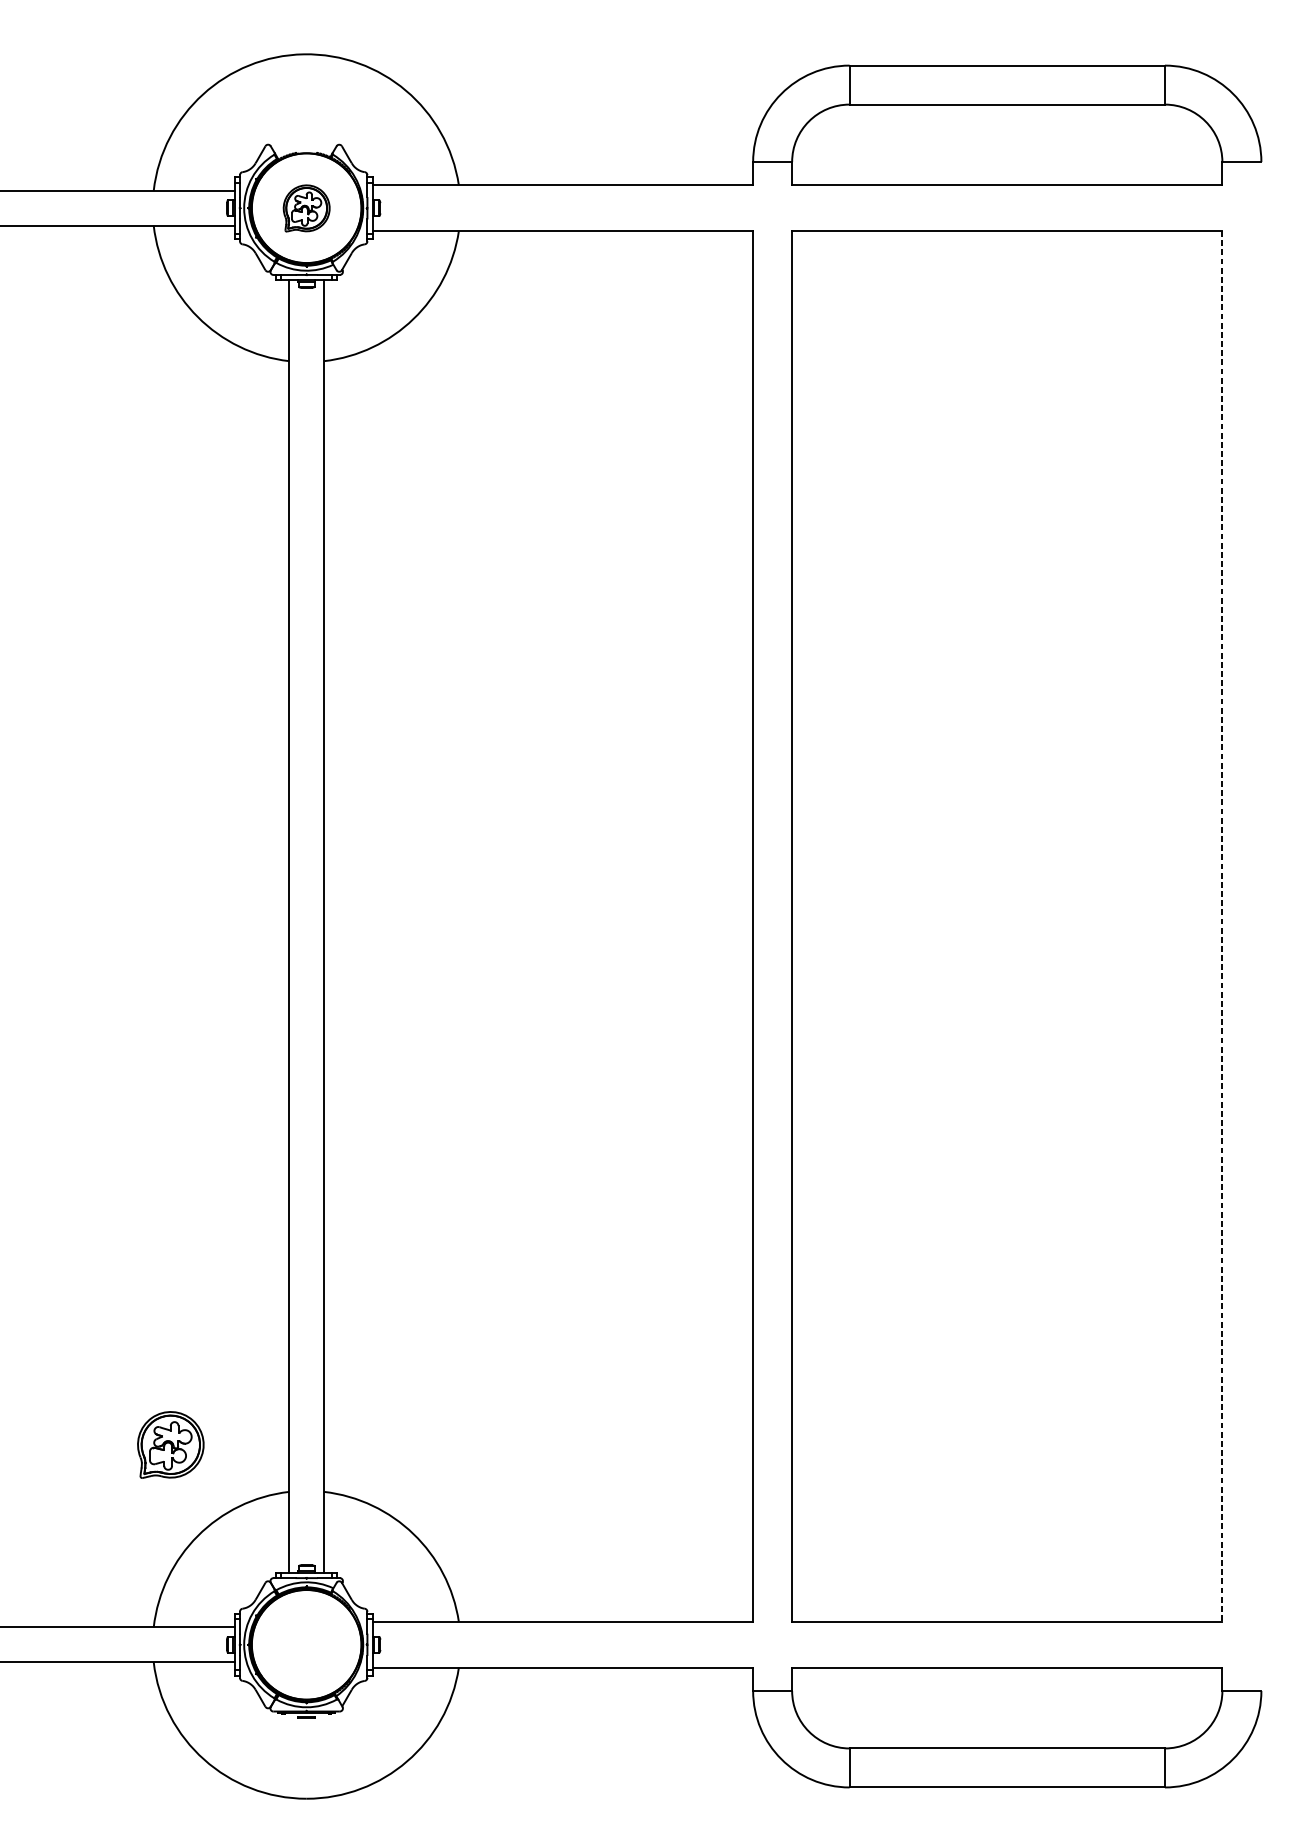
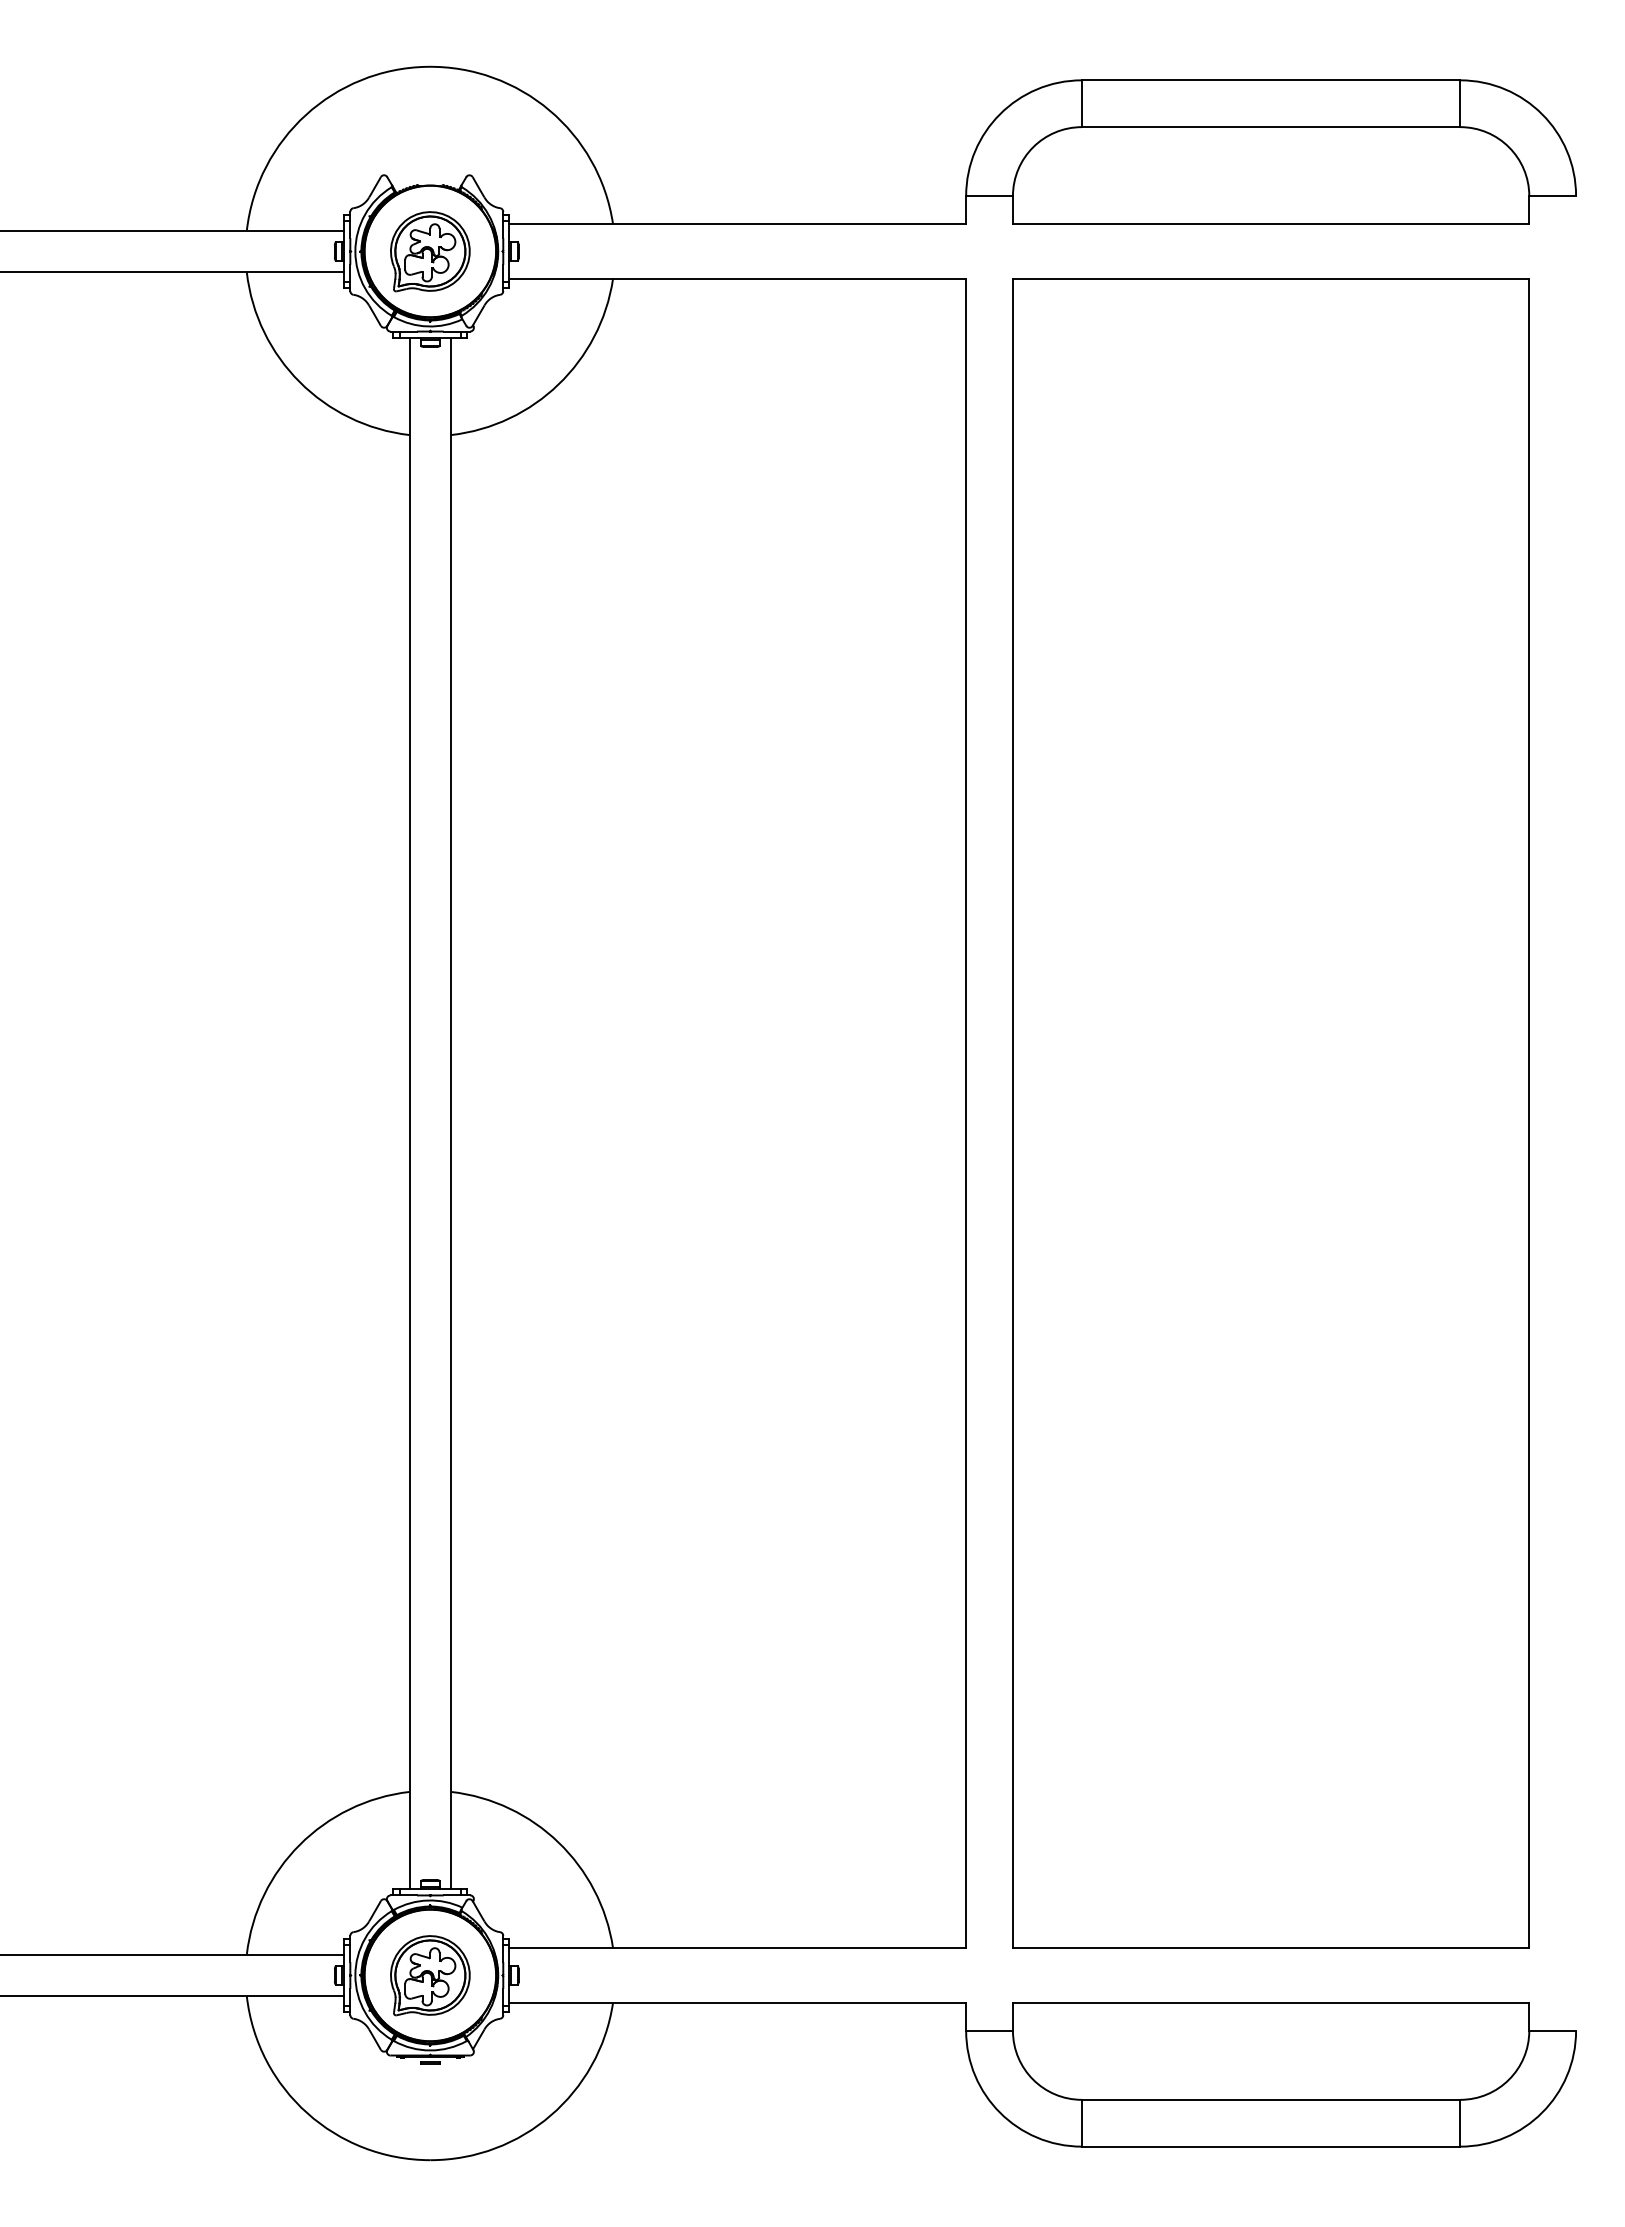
part: (306, 208) -> (430, 251), size x1.43
line: (1222, 926) -> (1529, 1113), dashed -> solid
part: (170, 1444) -> (430, 1975), moved

